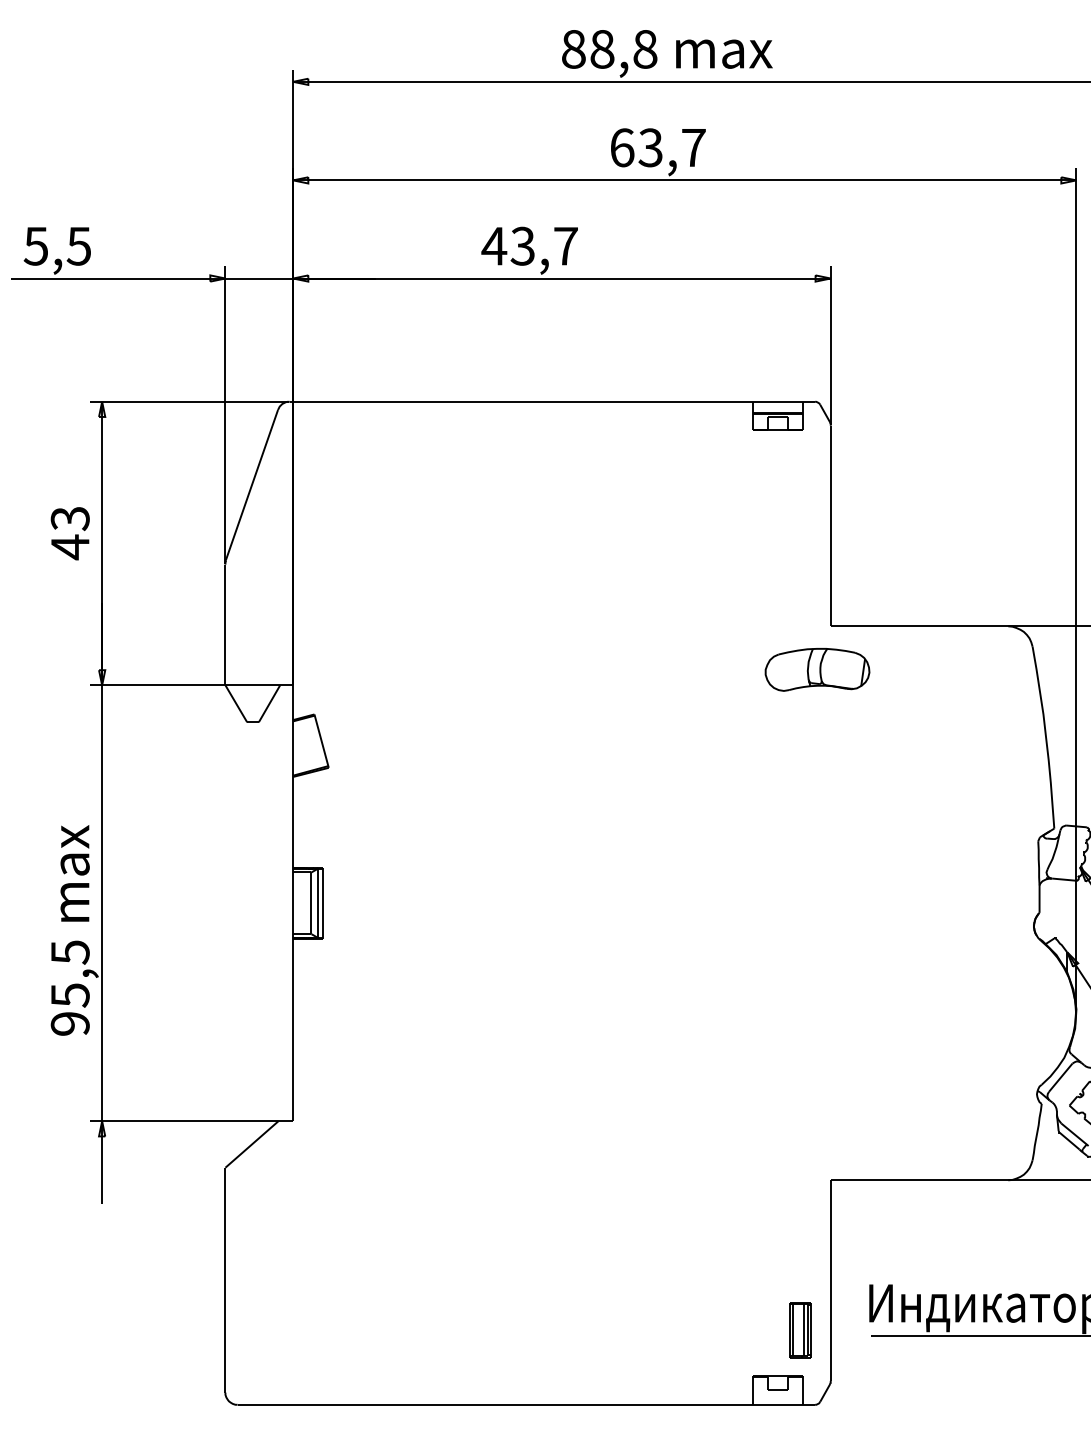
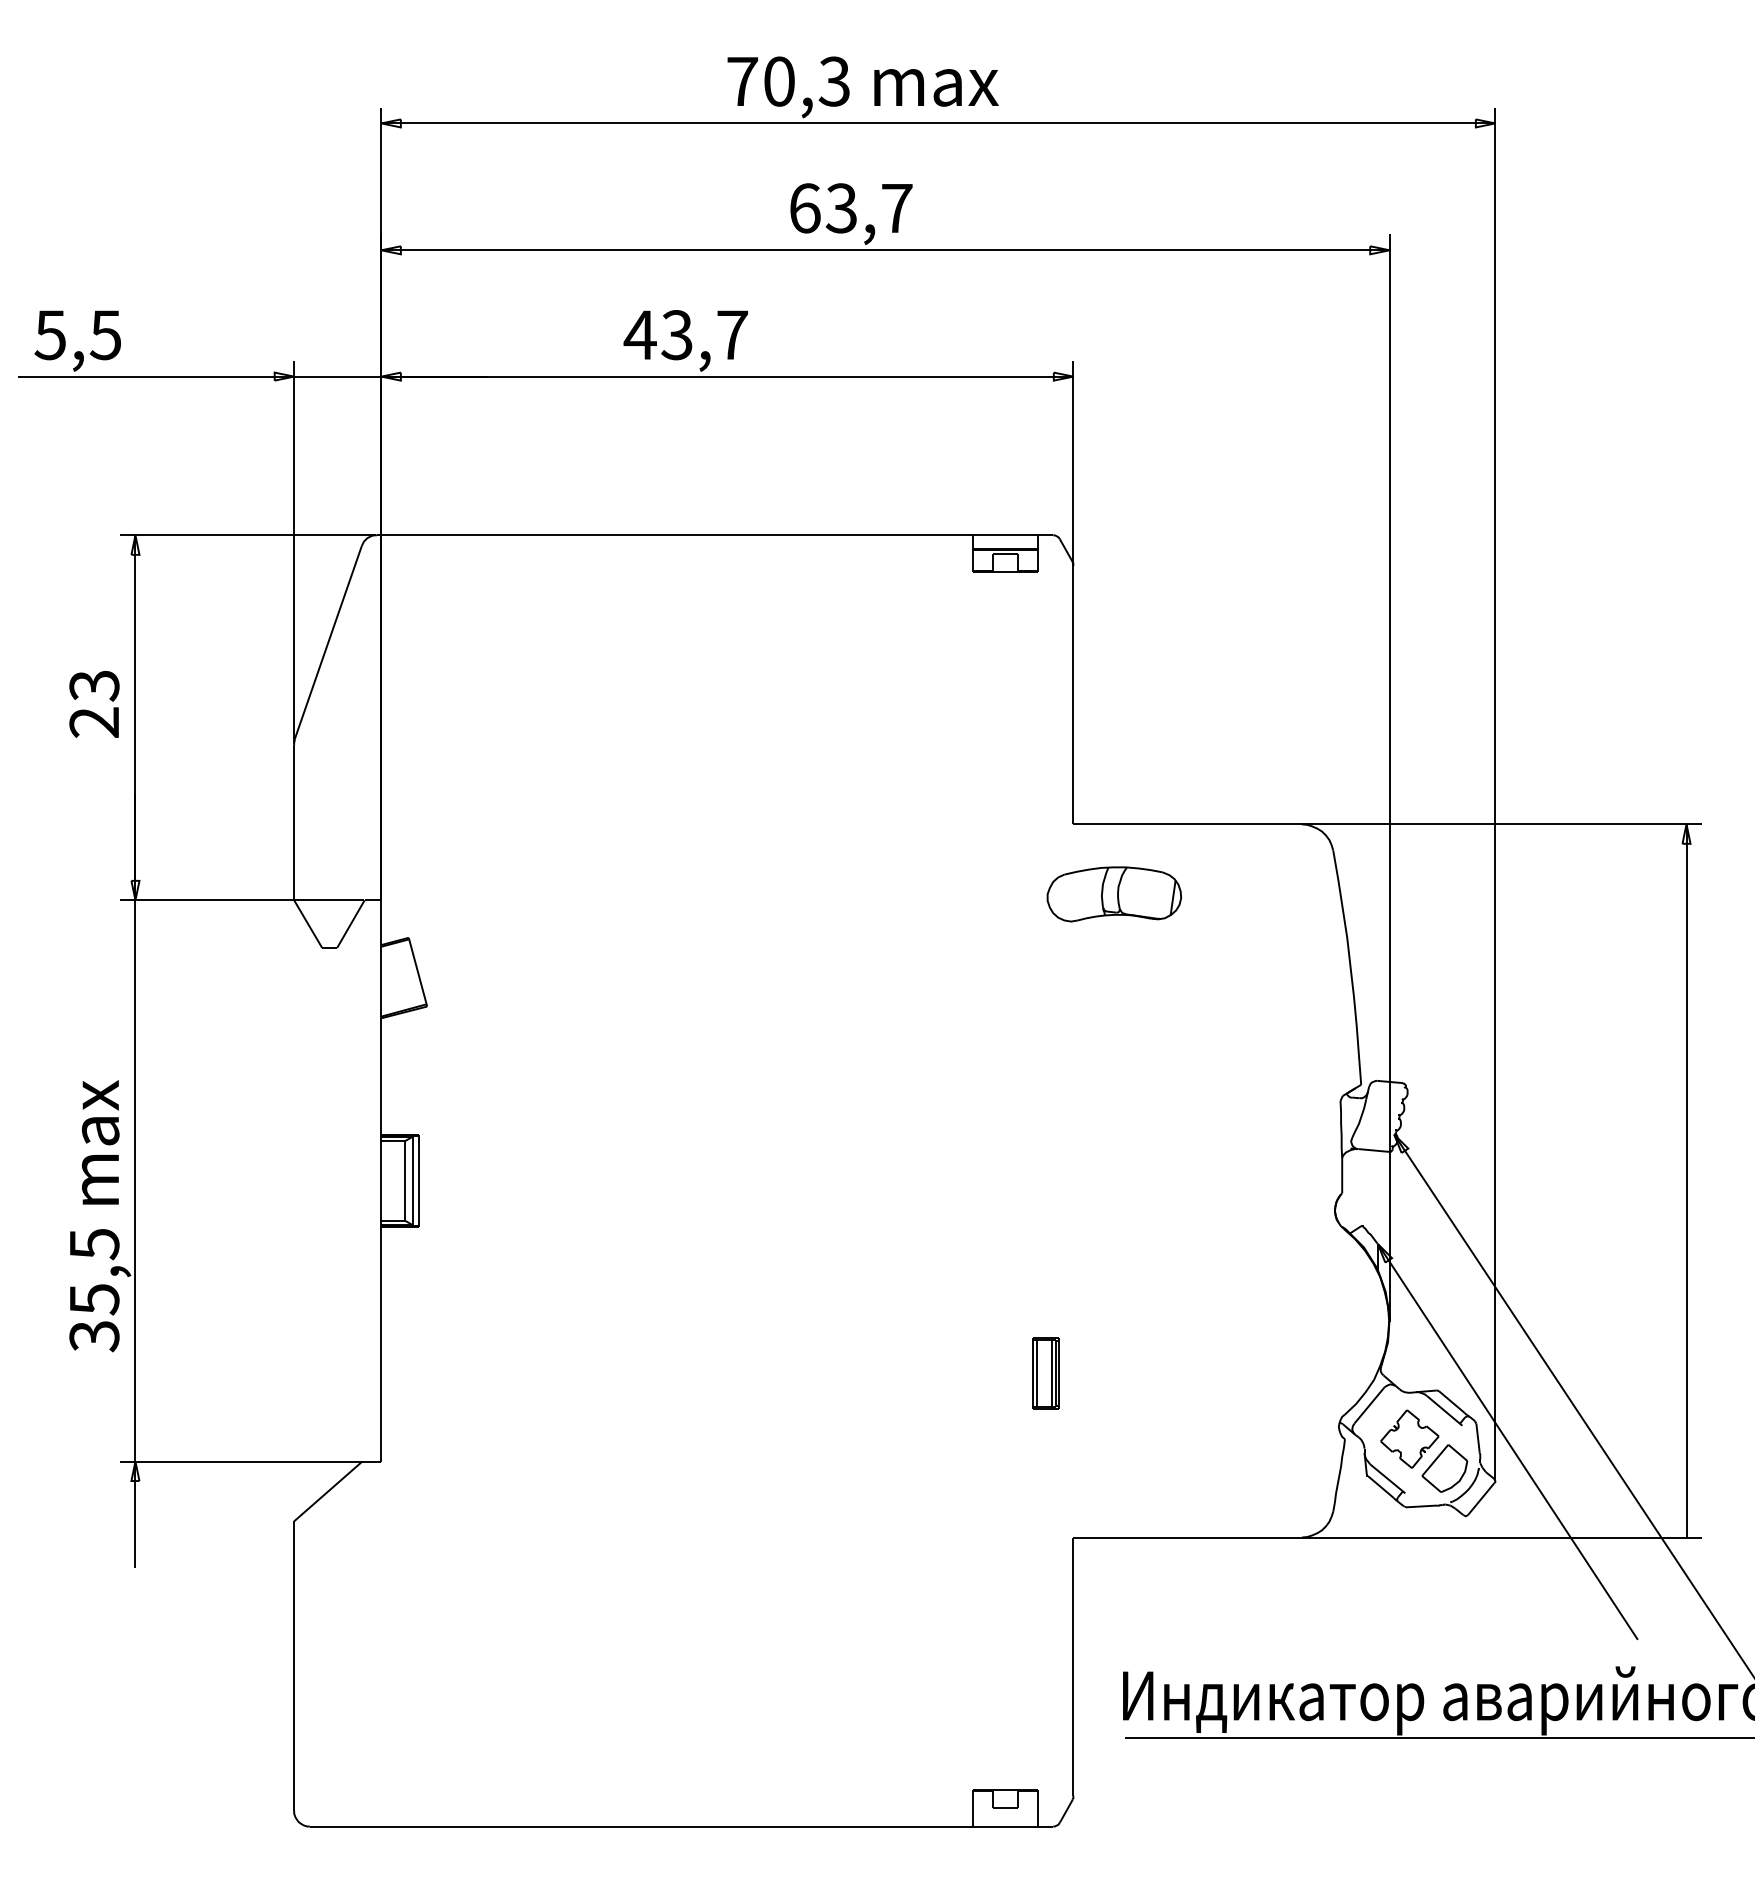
text: (609, 49) -> (788, 81), 88,8 -> 70,3
text: (69, 547) -> (93, 722), 43 -> 23
part: (817, 669) -> (1114, 894), moved
text: (70, 1024) -> (94, 1336), 95,5 -> 35,5
part: (799, 1330) -> (1045, 1373), moved

